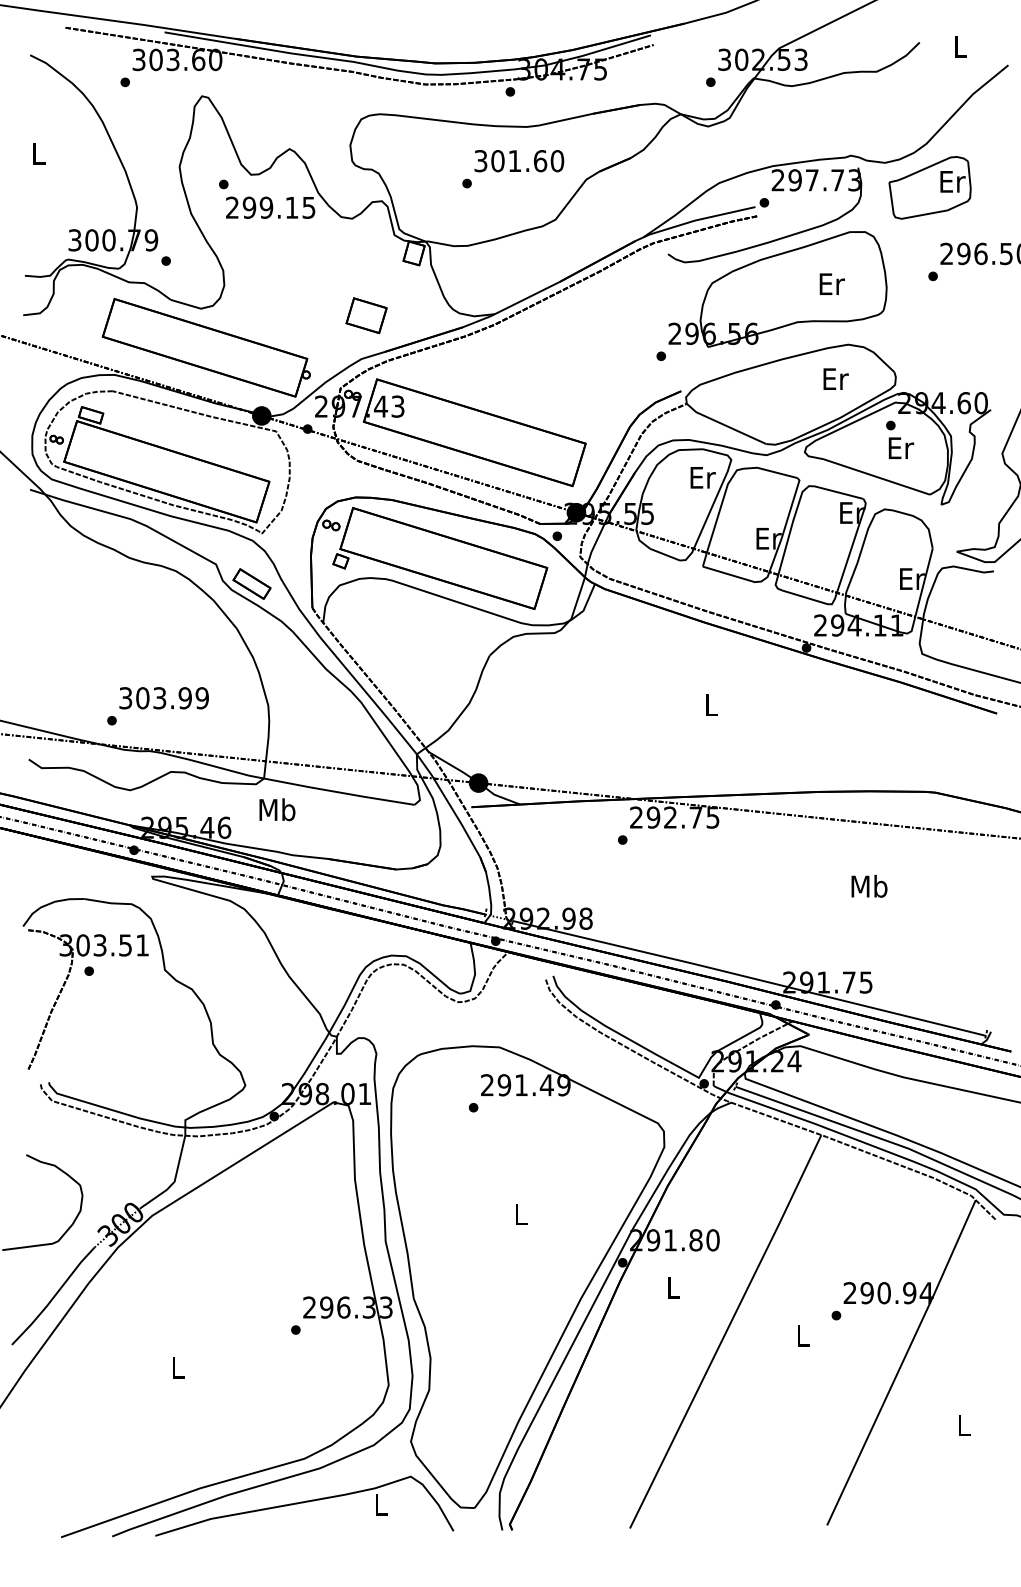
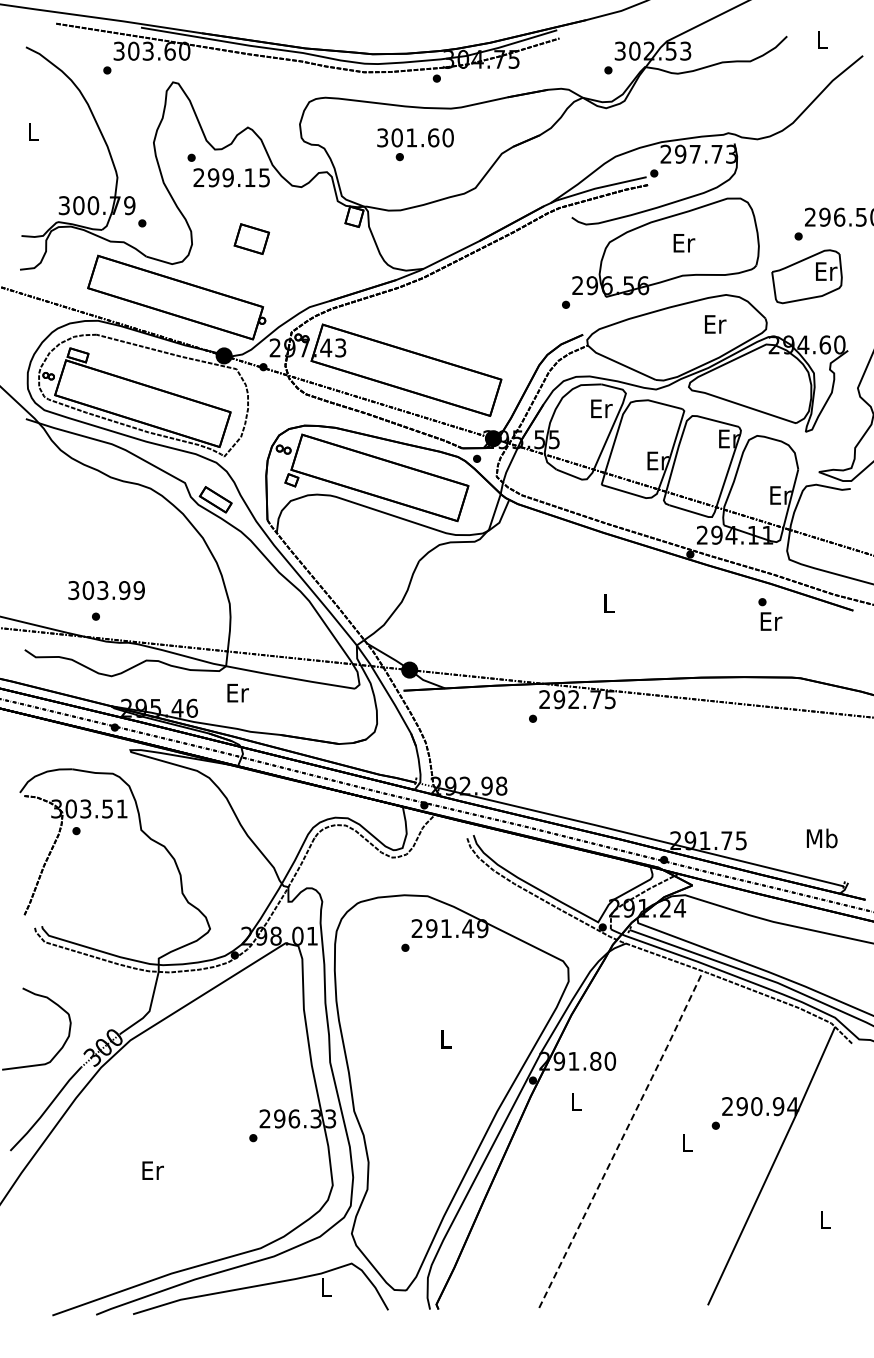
text: (519, 160) -> (415, 137), moved
part: (929, 187) -> (806, 276), moved
text: (832, 284) -> (684, 243), moved
part: (366, 314) -> (251, 238), moved
text: (900, 439) -> (770, 614), moved
text: (164, 698) -> (106, 590), moved
text: (277, 809) -> (237, 692), Mb -> Er
text: (868, 886) -> (821, 838), moved
line: (726, 1331) -> (621, 1139), solid -> dashed
text: (178, 1367) -> (152, 1170), L -> Er

